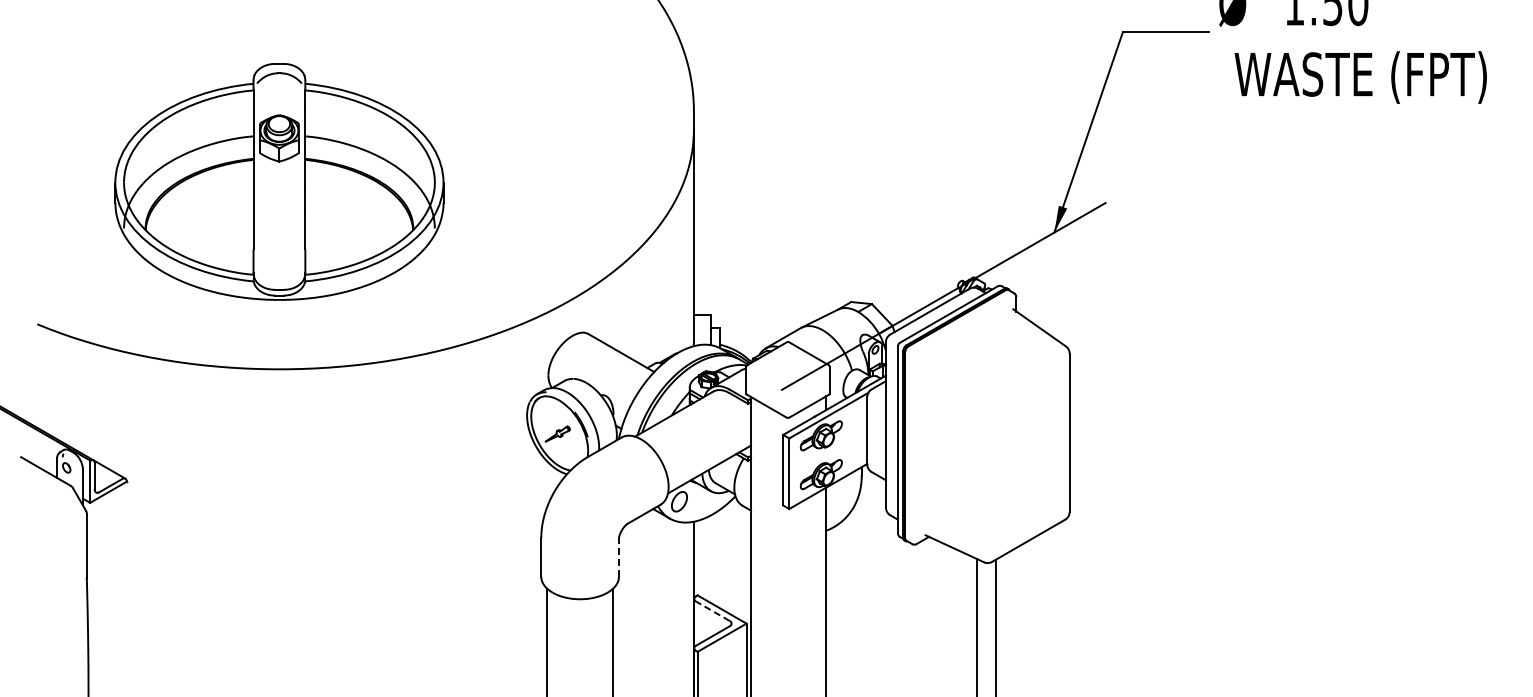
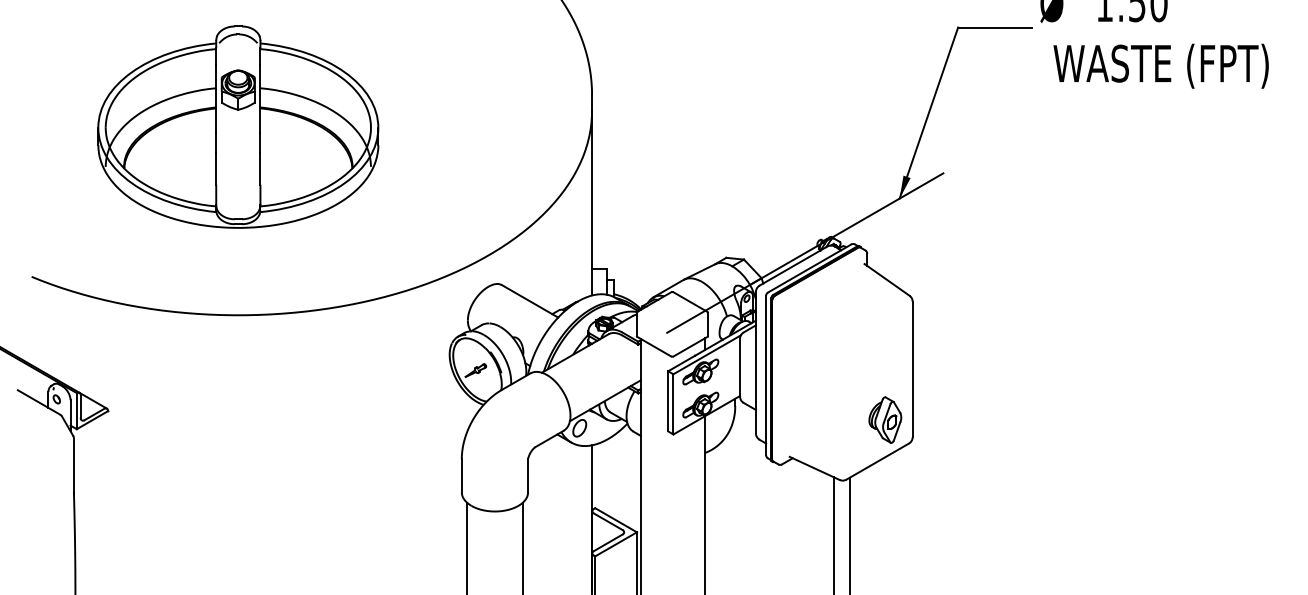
part: (279, 181) -> (238, 126), moved
part: (1037, 491) -> (885, 419), added
line: (618, 556) -> (527, 475), dashed -> solid
line: (712, 611) -> (607, 521), dashed -> solid

